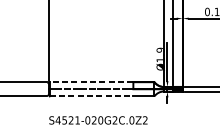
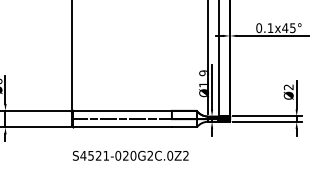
line: (91, 81) -> (122, 110), dashed -> solid
line: (92, 96) -> (123, 127), dashed -> solid

